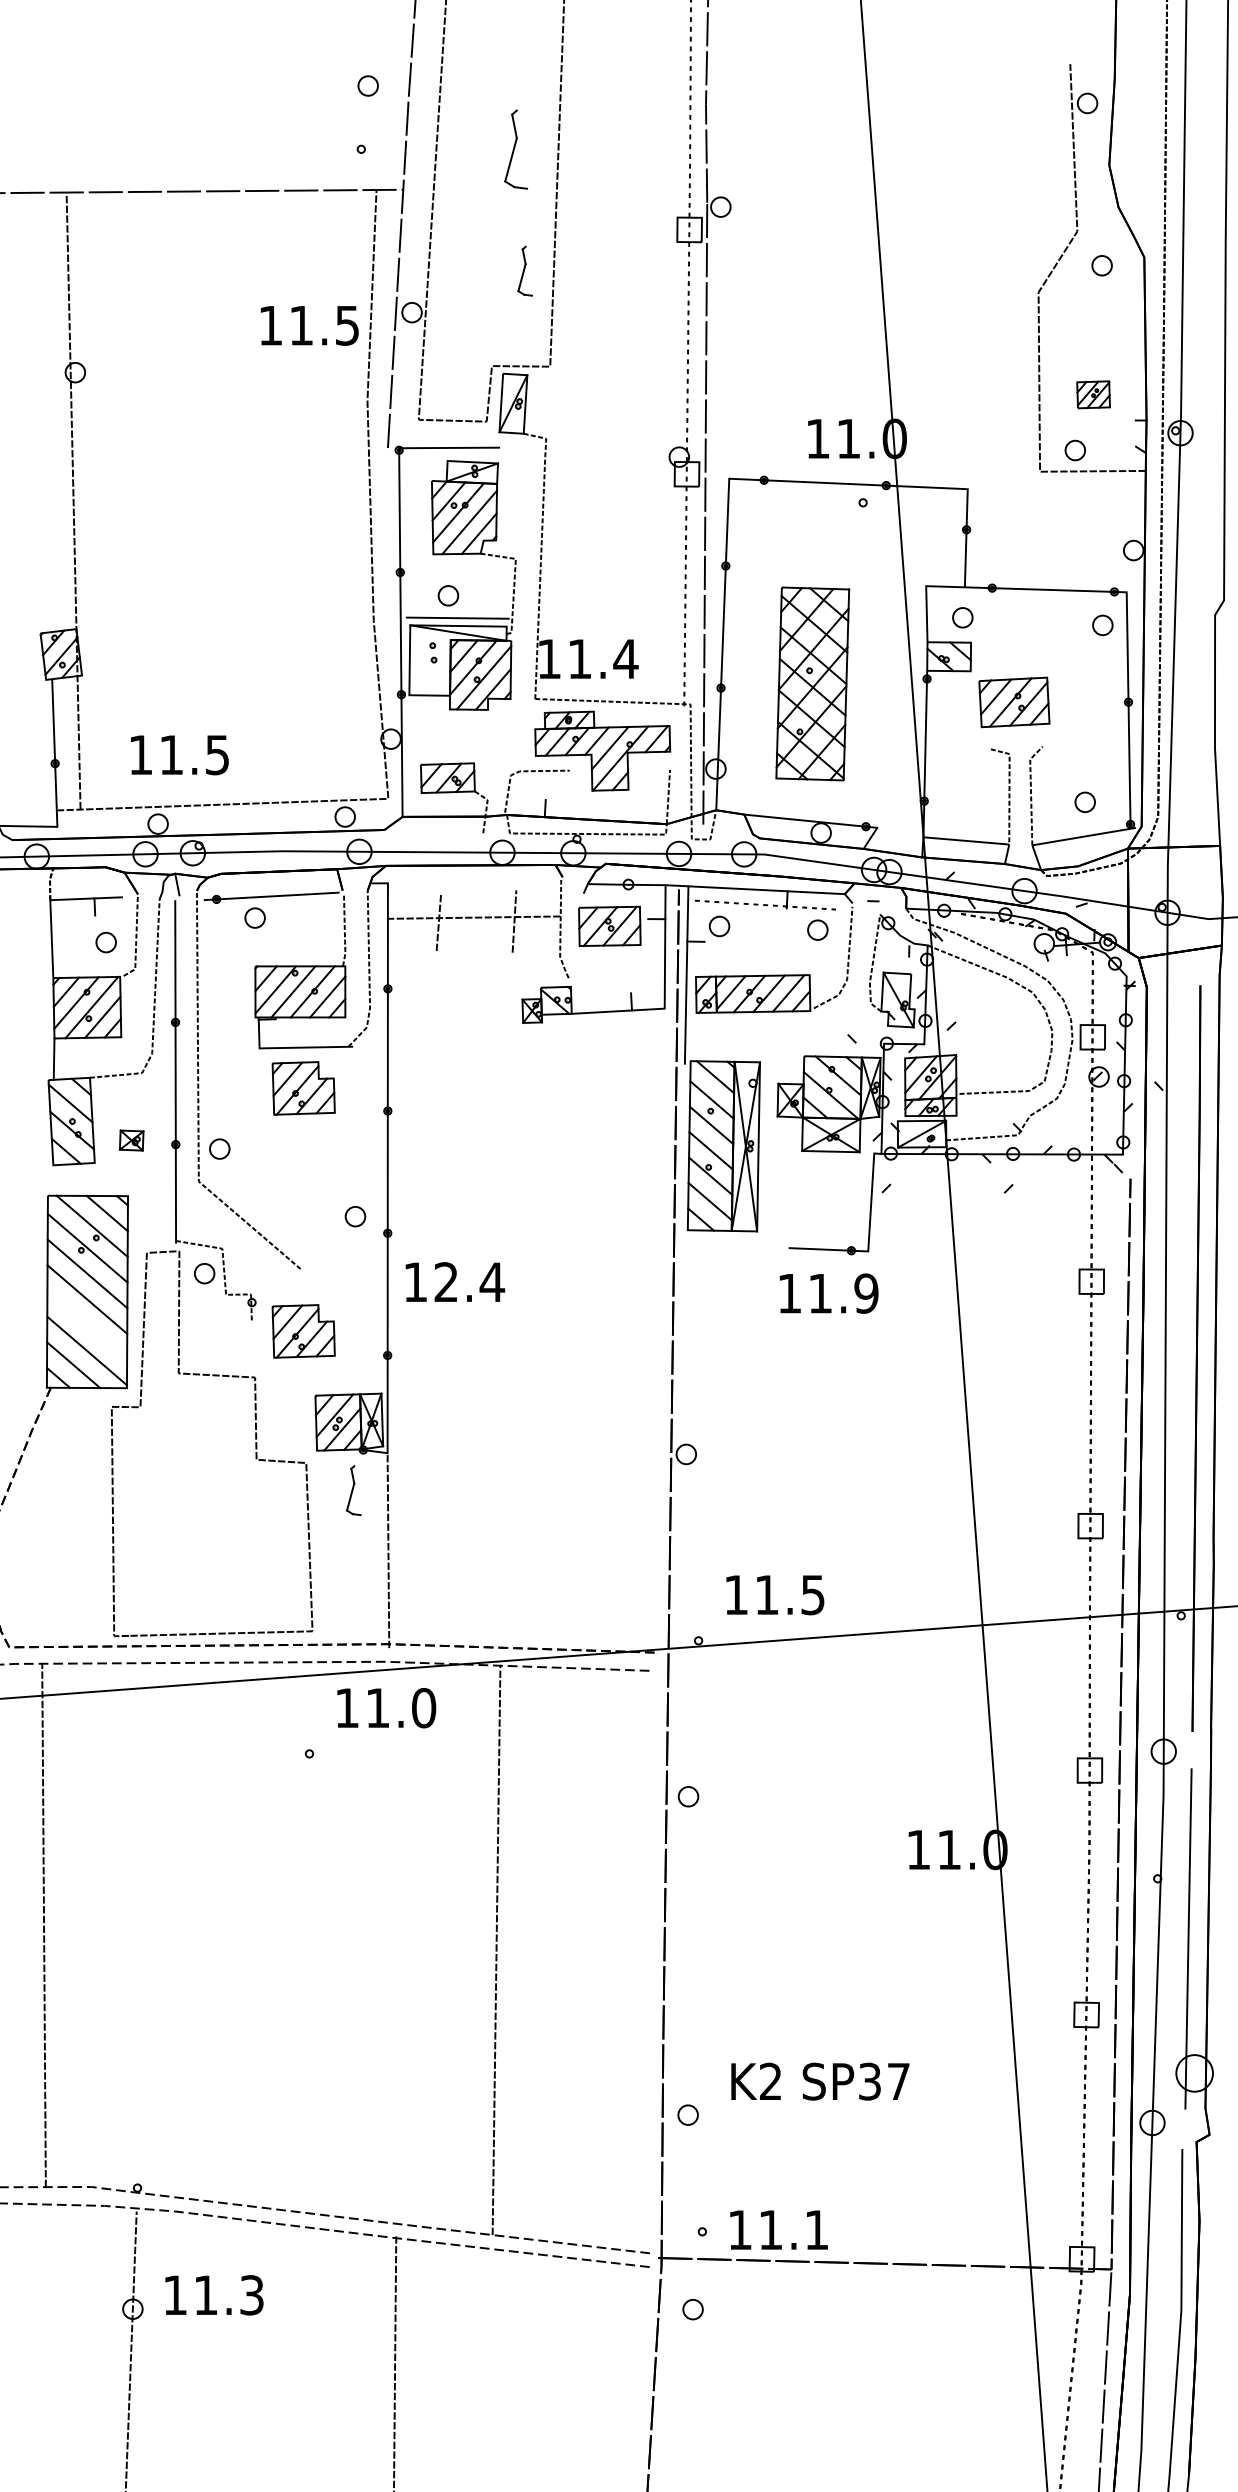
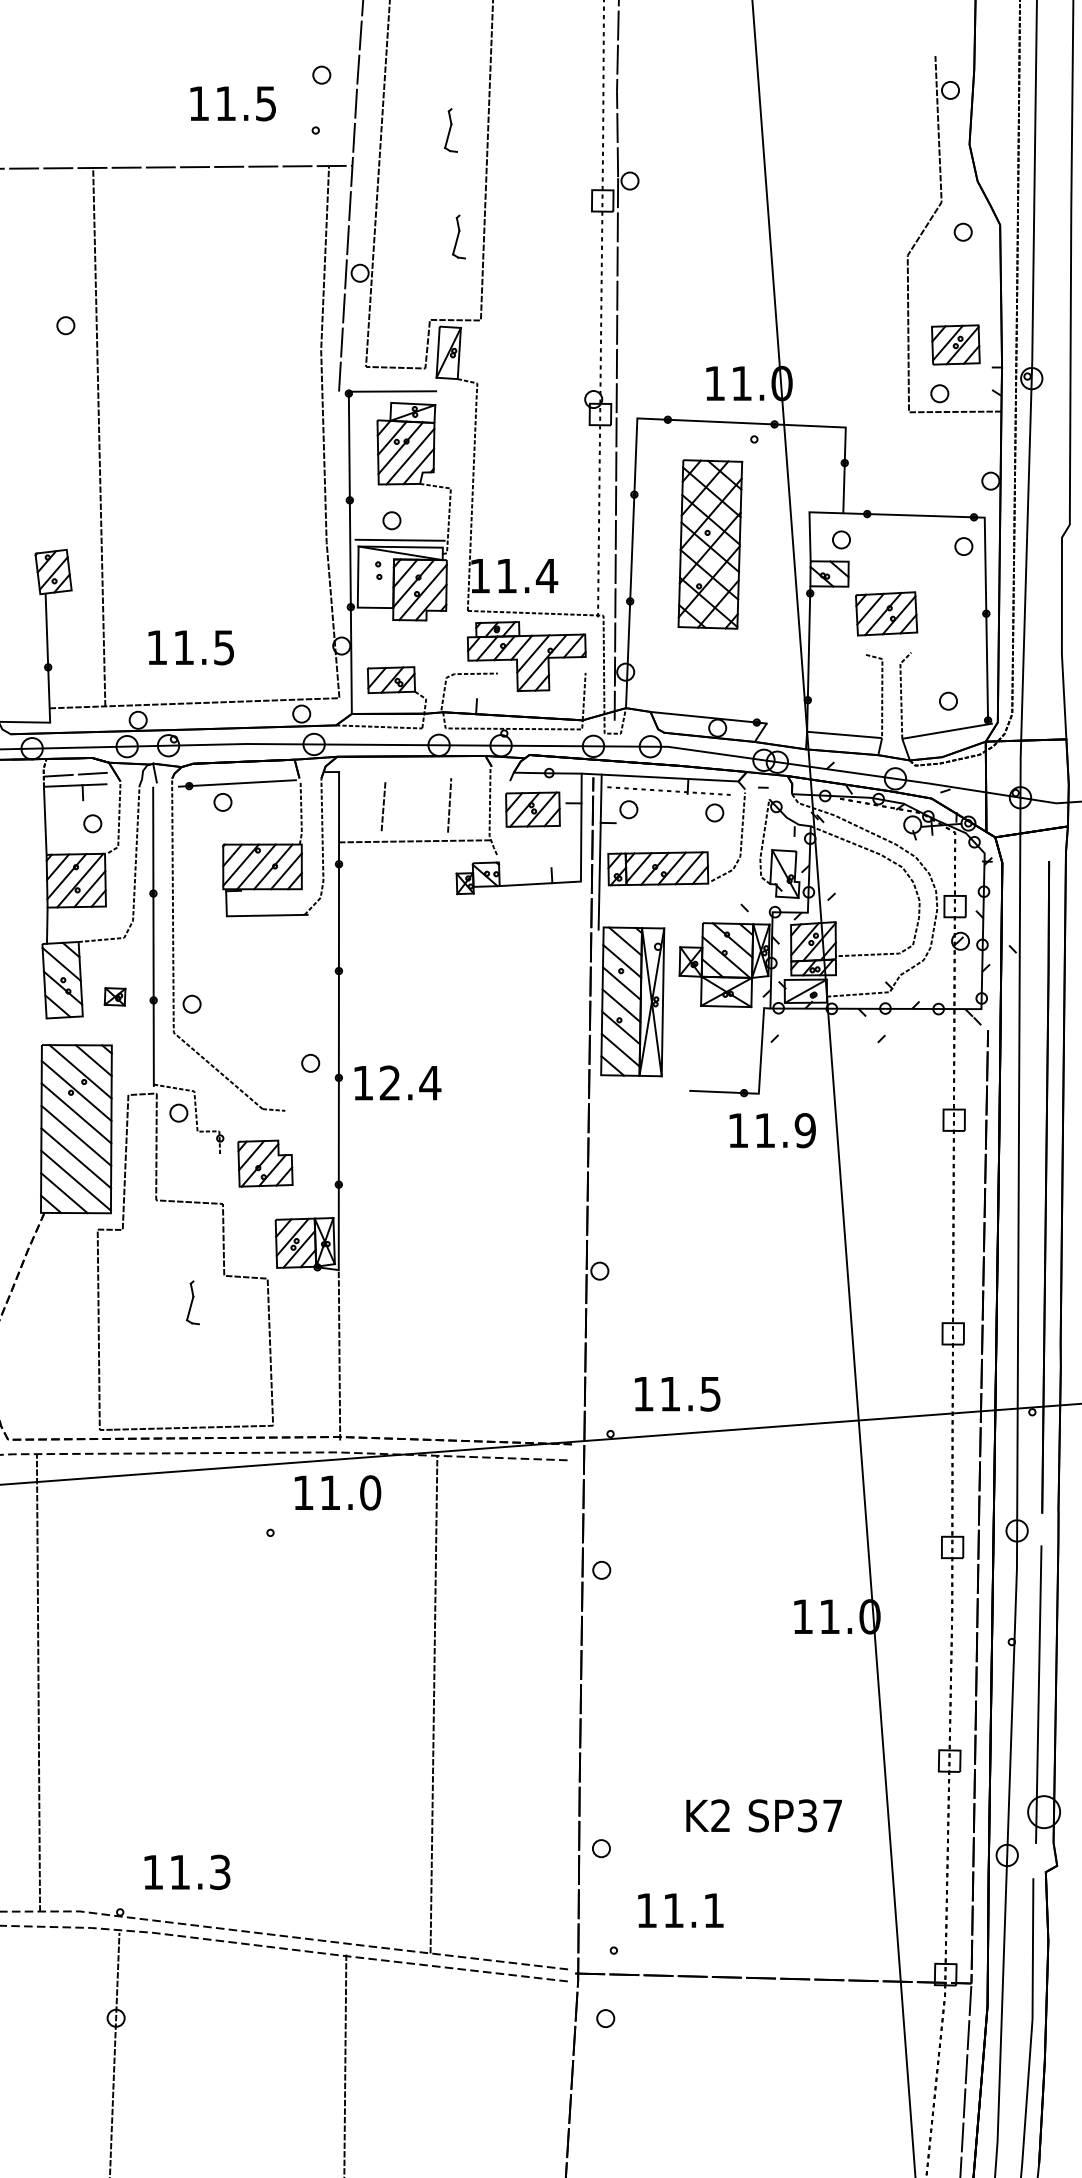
part: (515, 148) -> (450, 129), size x0.62
text: (309, 325) -> (232, 103), moved
part: (1093, 394) -> (955, 344), size x1.67
line: (73, 501) -> (99, 437), moved
part: (812, 683) -> (710, 544), moved
text: (179, 755) -> (190, 648), moved
line: (433, 831) -> (378, 726), added
line: (87, 886) -> (76, 774), added
line: (473, 917) -> (414, 841), moved
part: (303, 1088) -> (265, 951), removed
line: (313, 1270) -> (273, 1110), added
text: (455, 1281) -> (398, 1082), moved
text: (828, 1293) -> (772, 1130), moved
line: (87, 1325) -> (76, 1158), added
part: (353, 1490) -> (192, 1302), moved
text: (820, 2081) -> (764, 1815), moved
text: (778, 2229) -> (680, 1910), moved
text: (214, 2295) -> (187, 1872), moved

